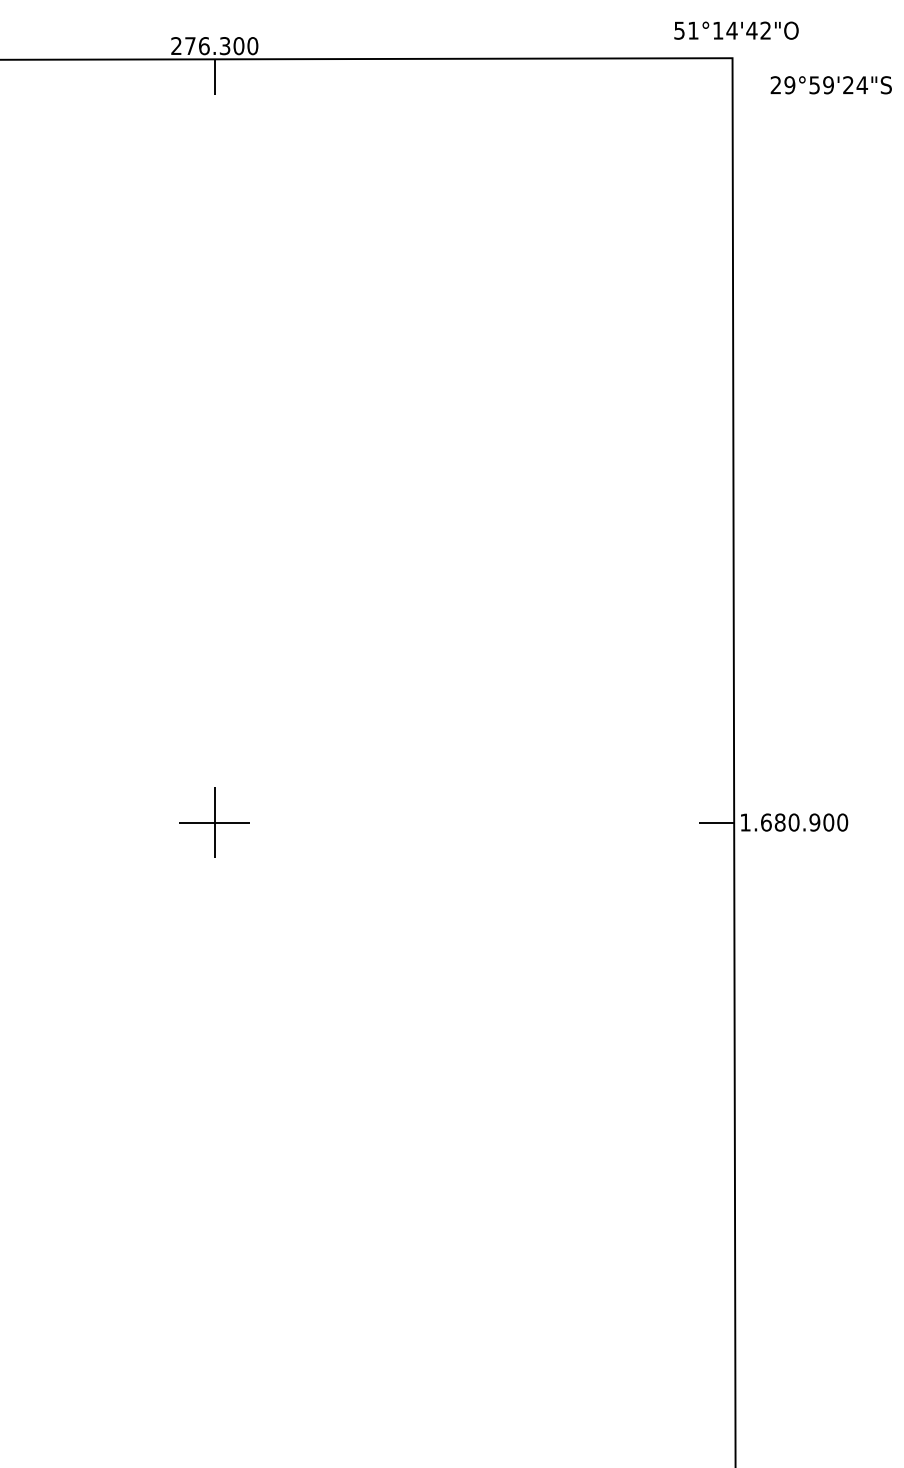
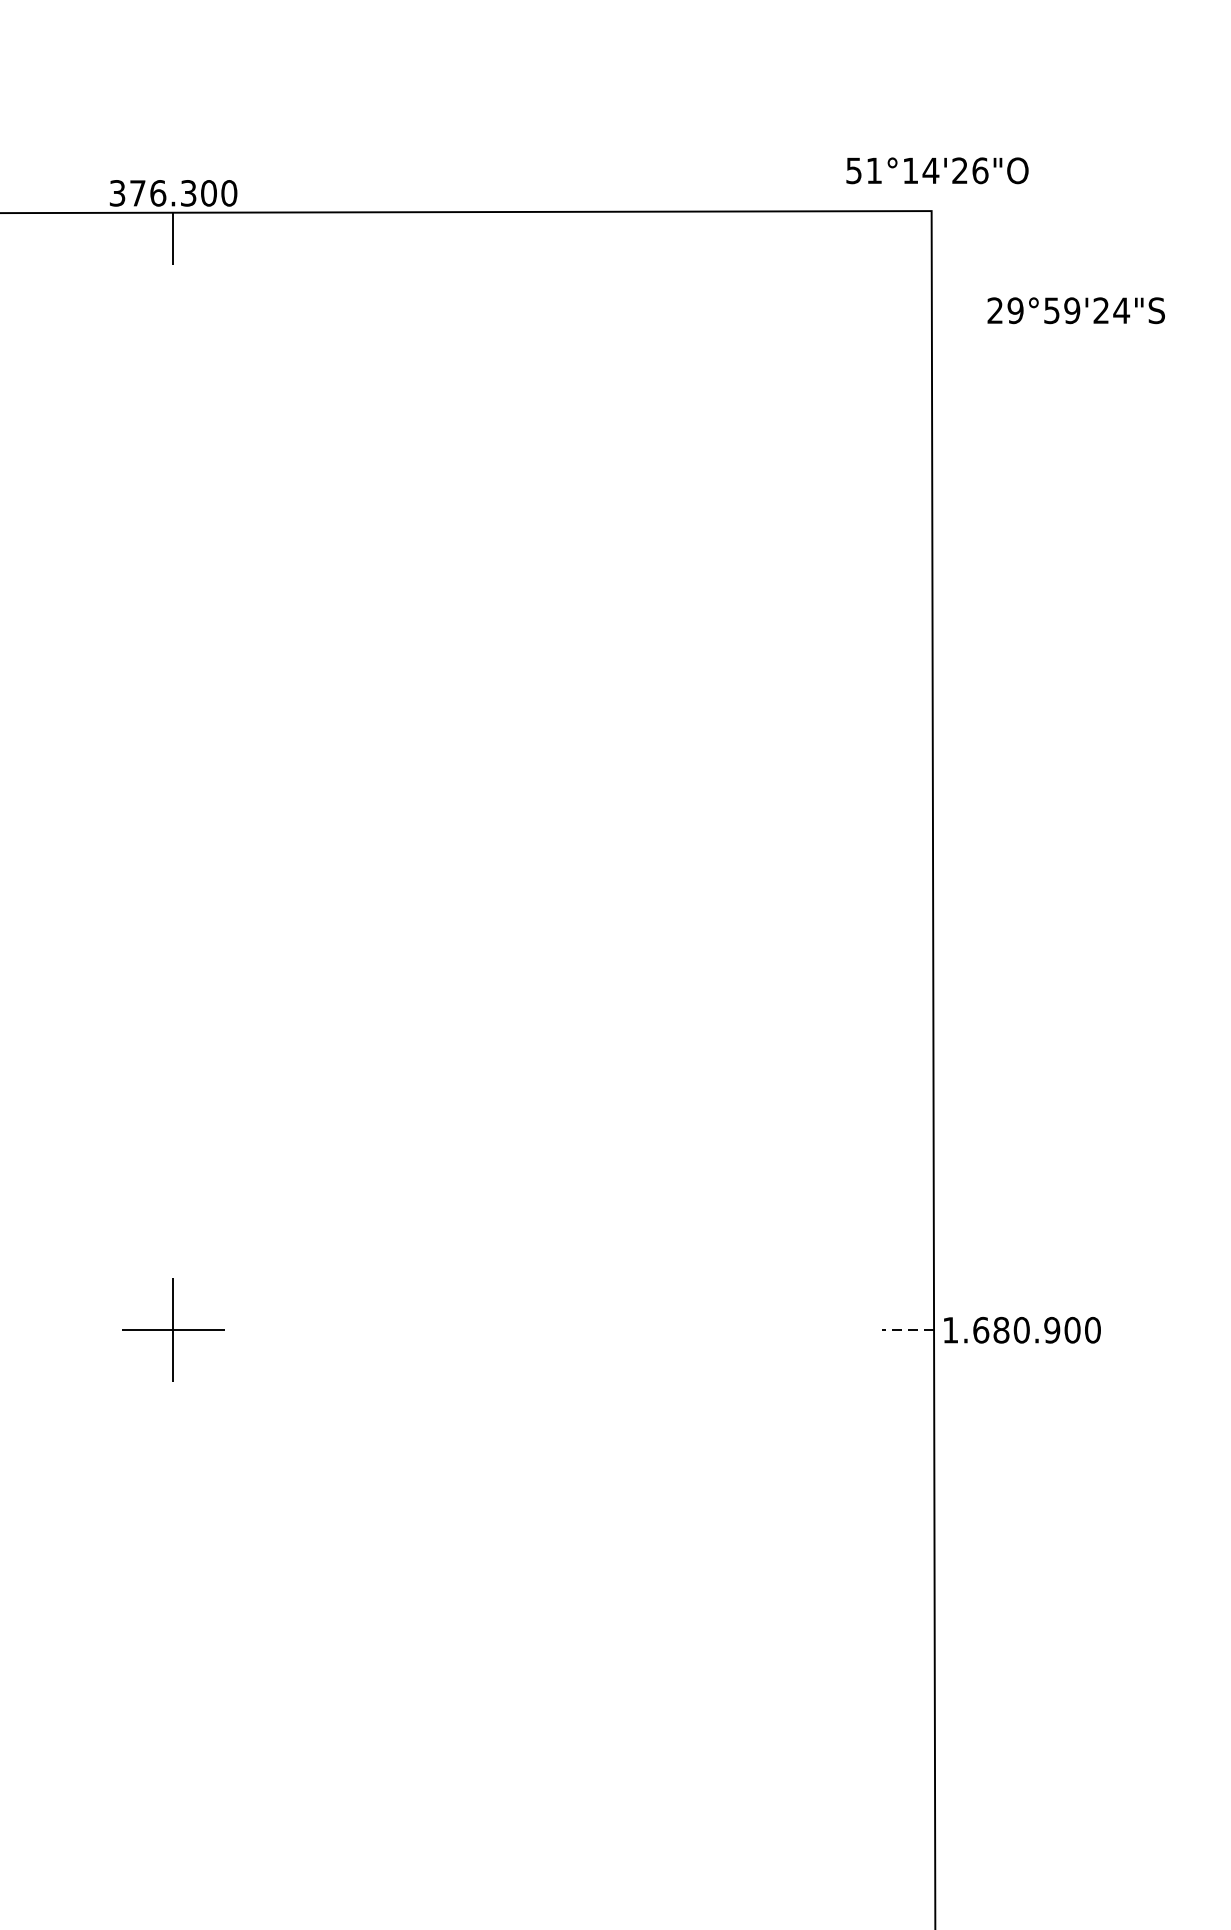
text: (758, 30) -> (969, 170), 51°14'42"O -> 51°14'26"O
text: (176, 46) -> (117, 193), 276.300 -> 376.300
text: (830, 85) -> (1075, 311), moved
line: (716, 822) -> (908, 1330), solid -> dashed

